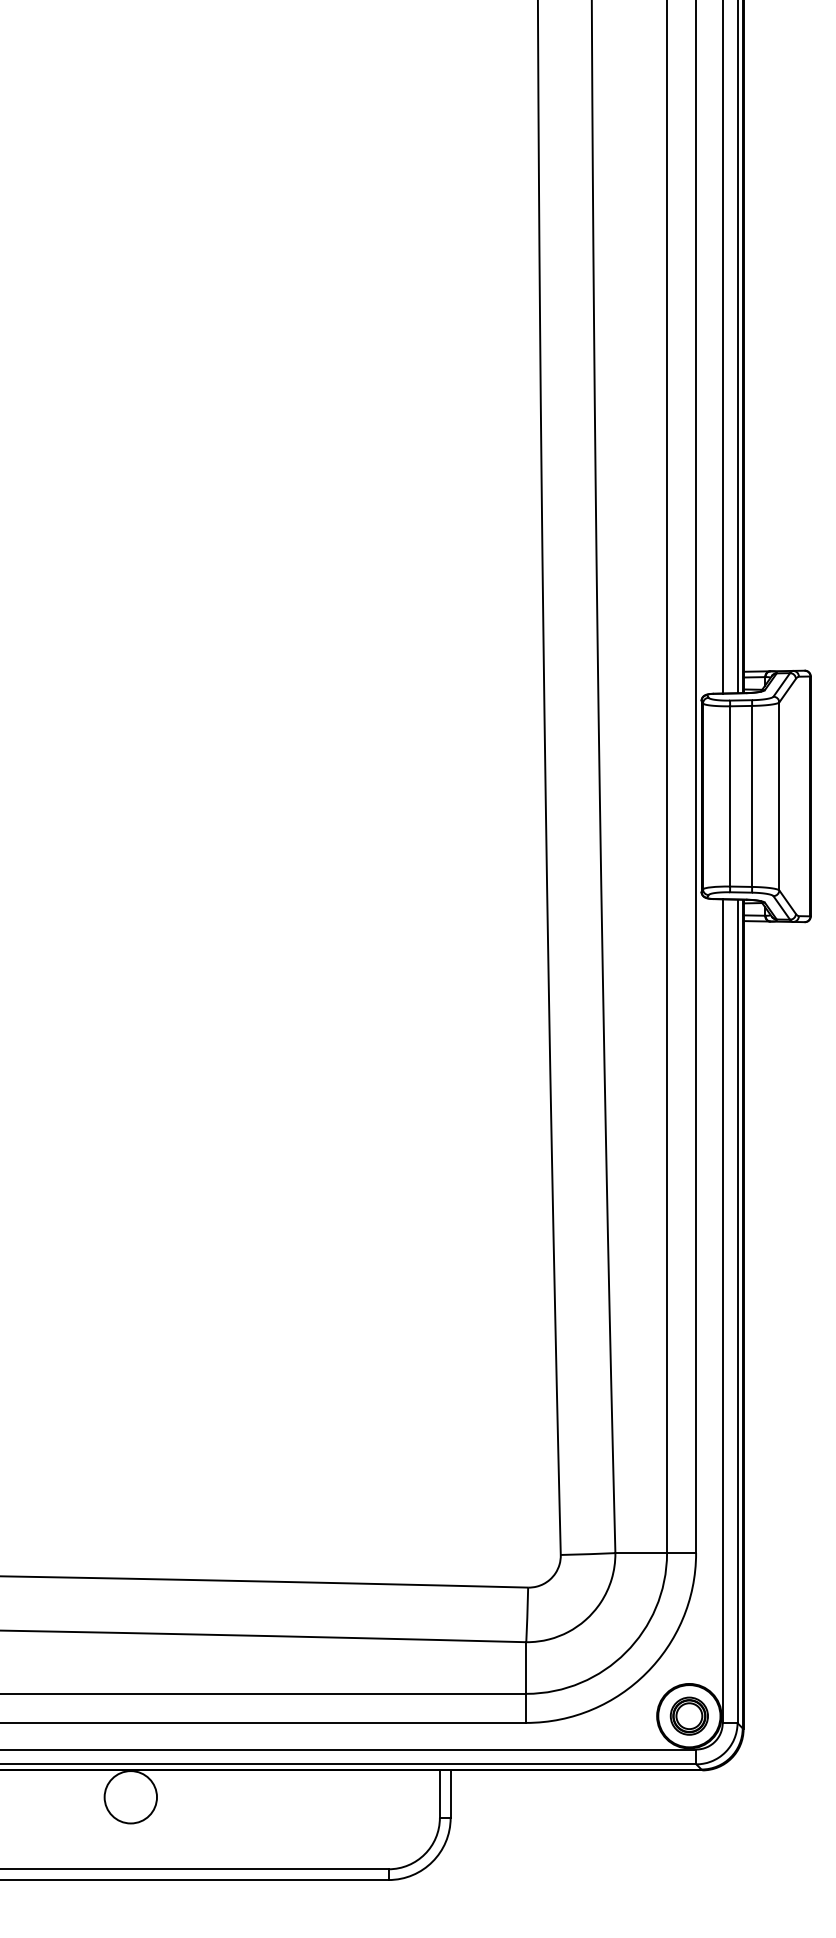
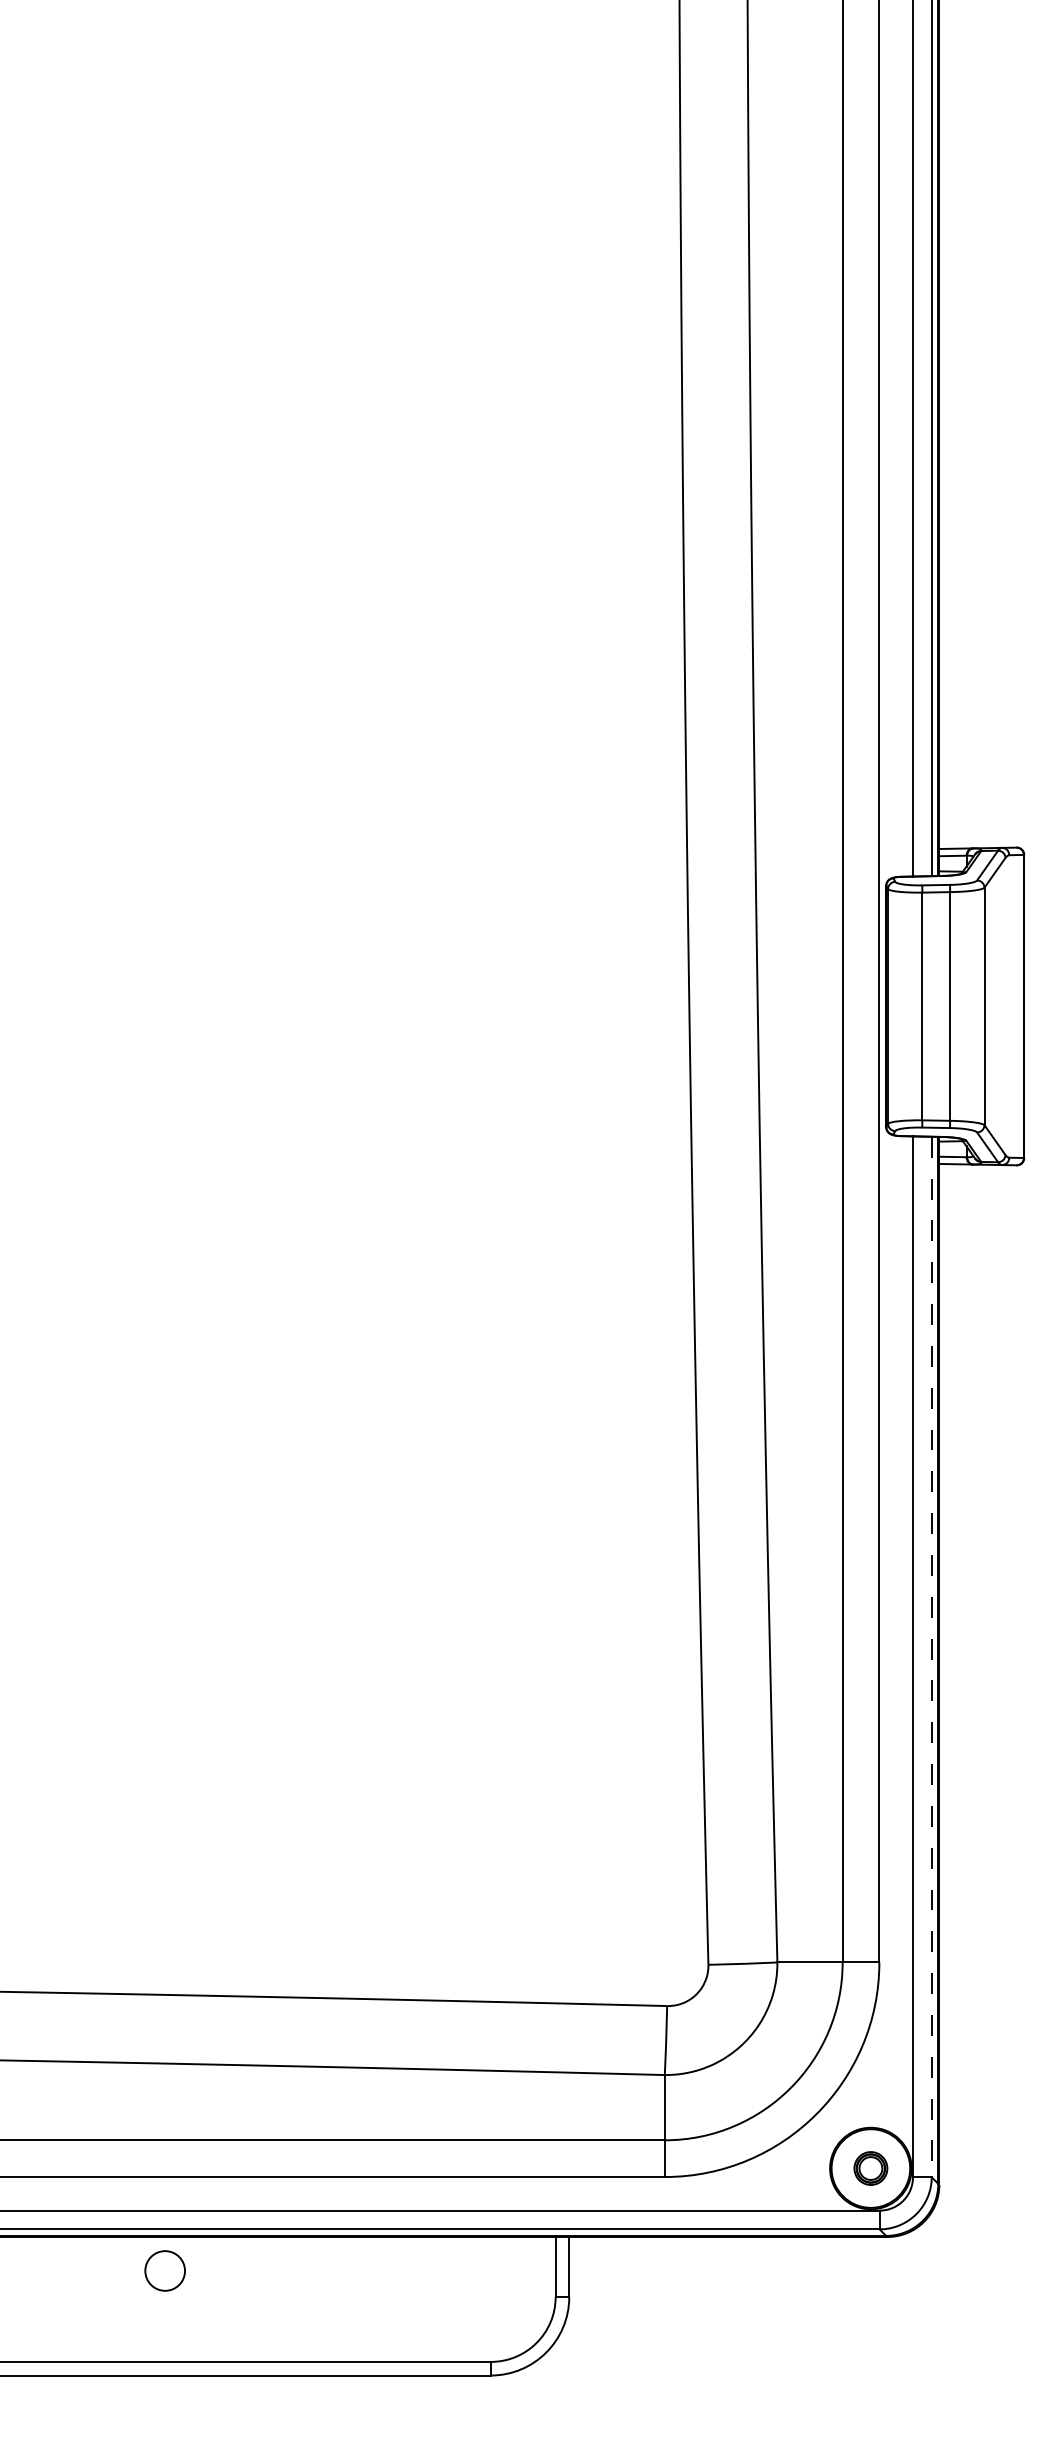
line: (737, 1311) -> (931, 1657), solid -> dashed
part: (689, 1716) -> (870, 2168), size x0.7
circle: (131, 1796) -> (165, 2270), size x0.6

